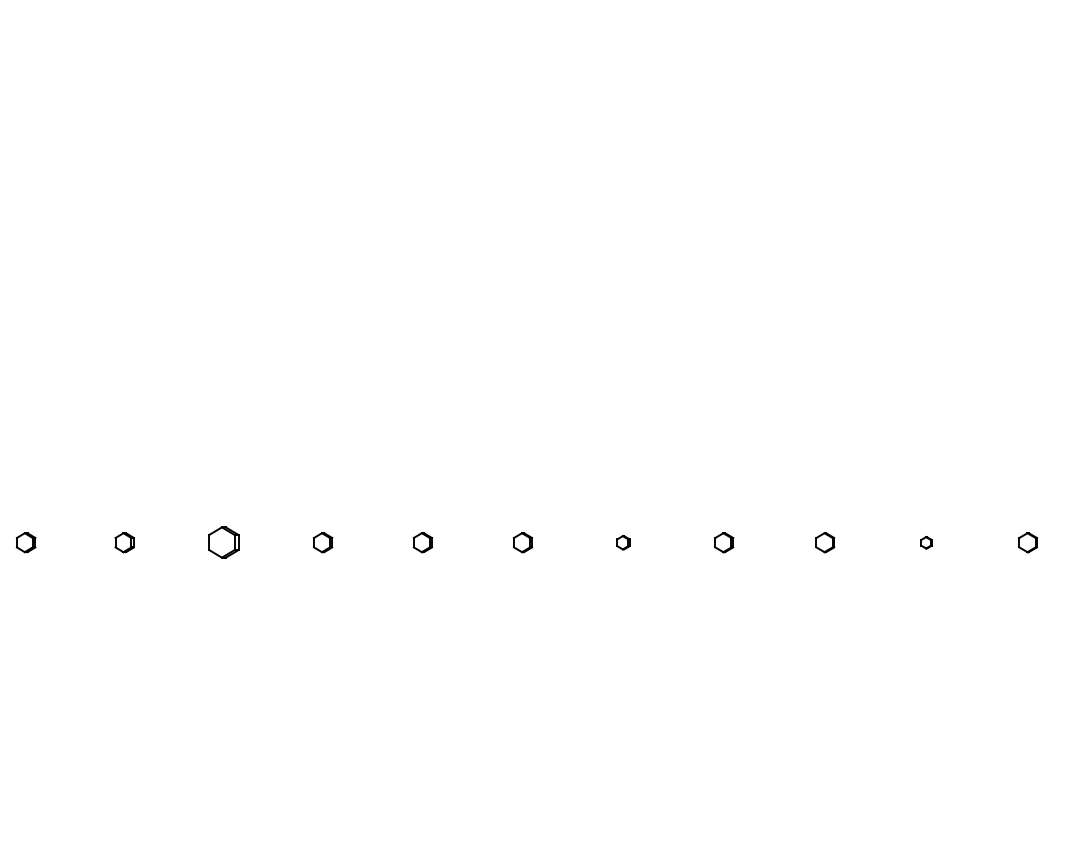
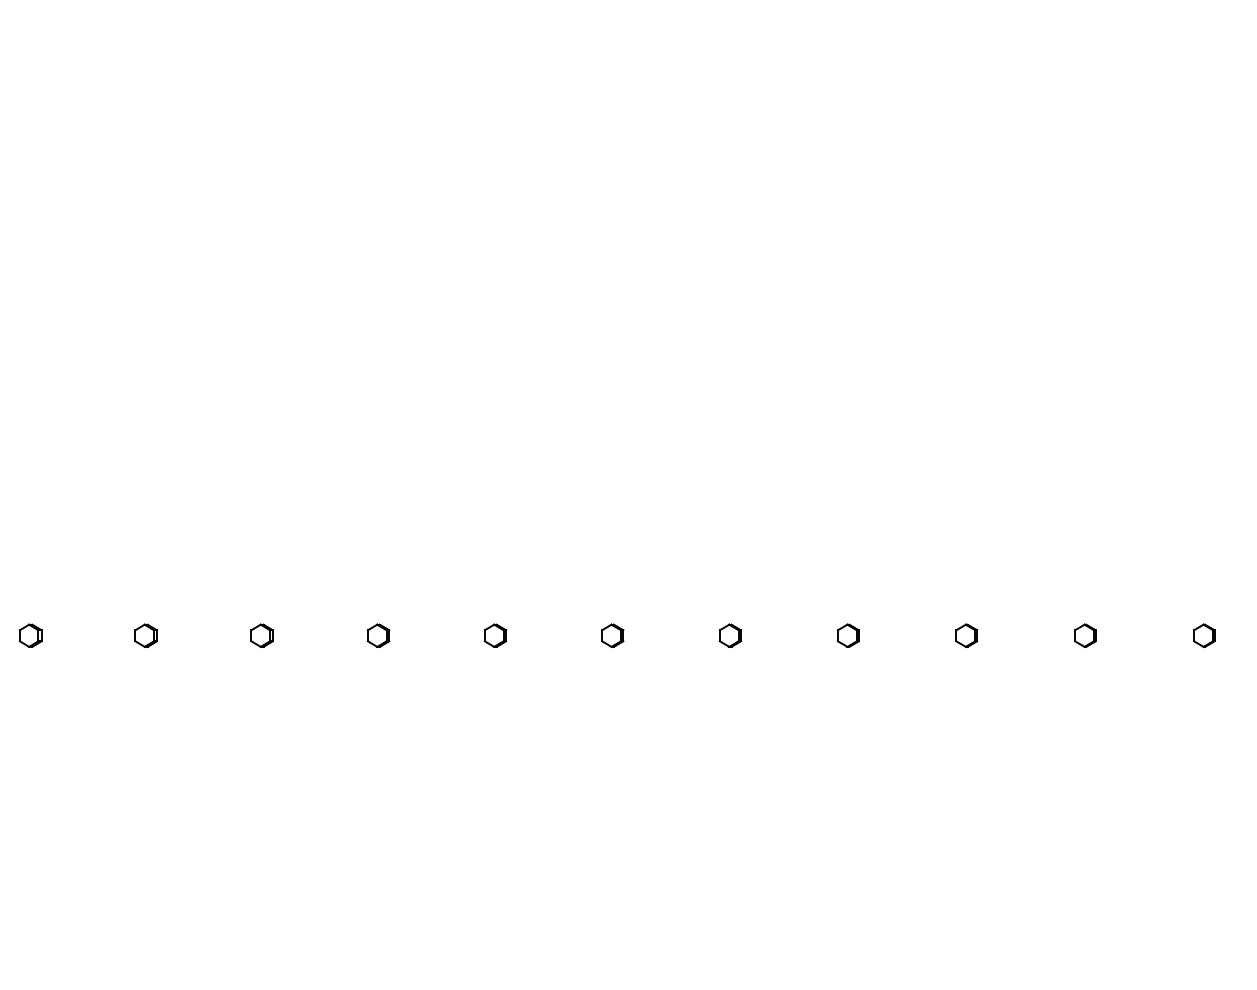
part: (223, 542) -> (261, 635), size x0.62
part: (623, 542) -> (730, 635), size x1.43
part: (926, 542) -> (1085, 635), size x1.67

